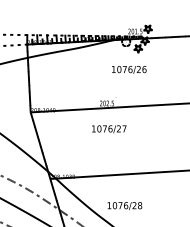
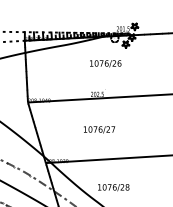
text: (129, 69) -> (105, 63), moved
text: (109, 128) -> (99, 129), moved

